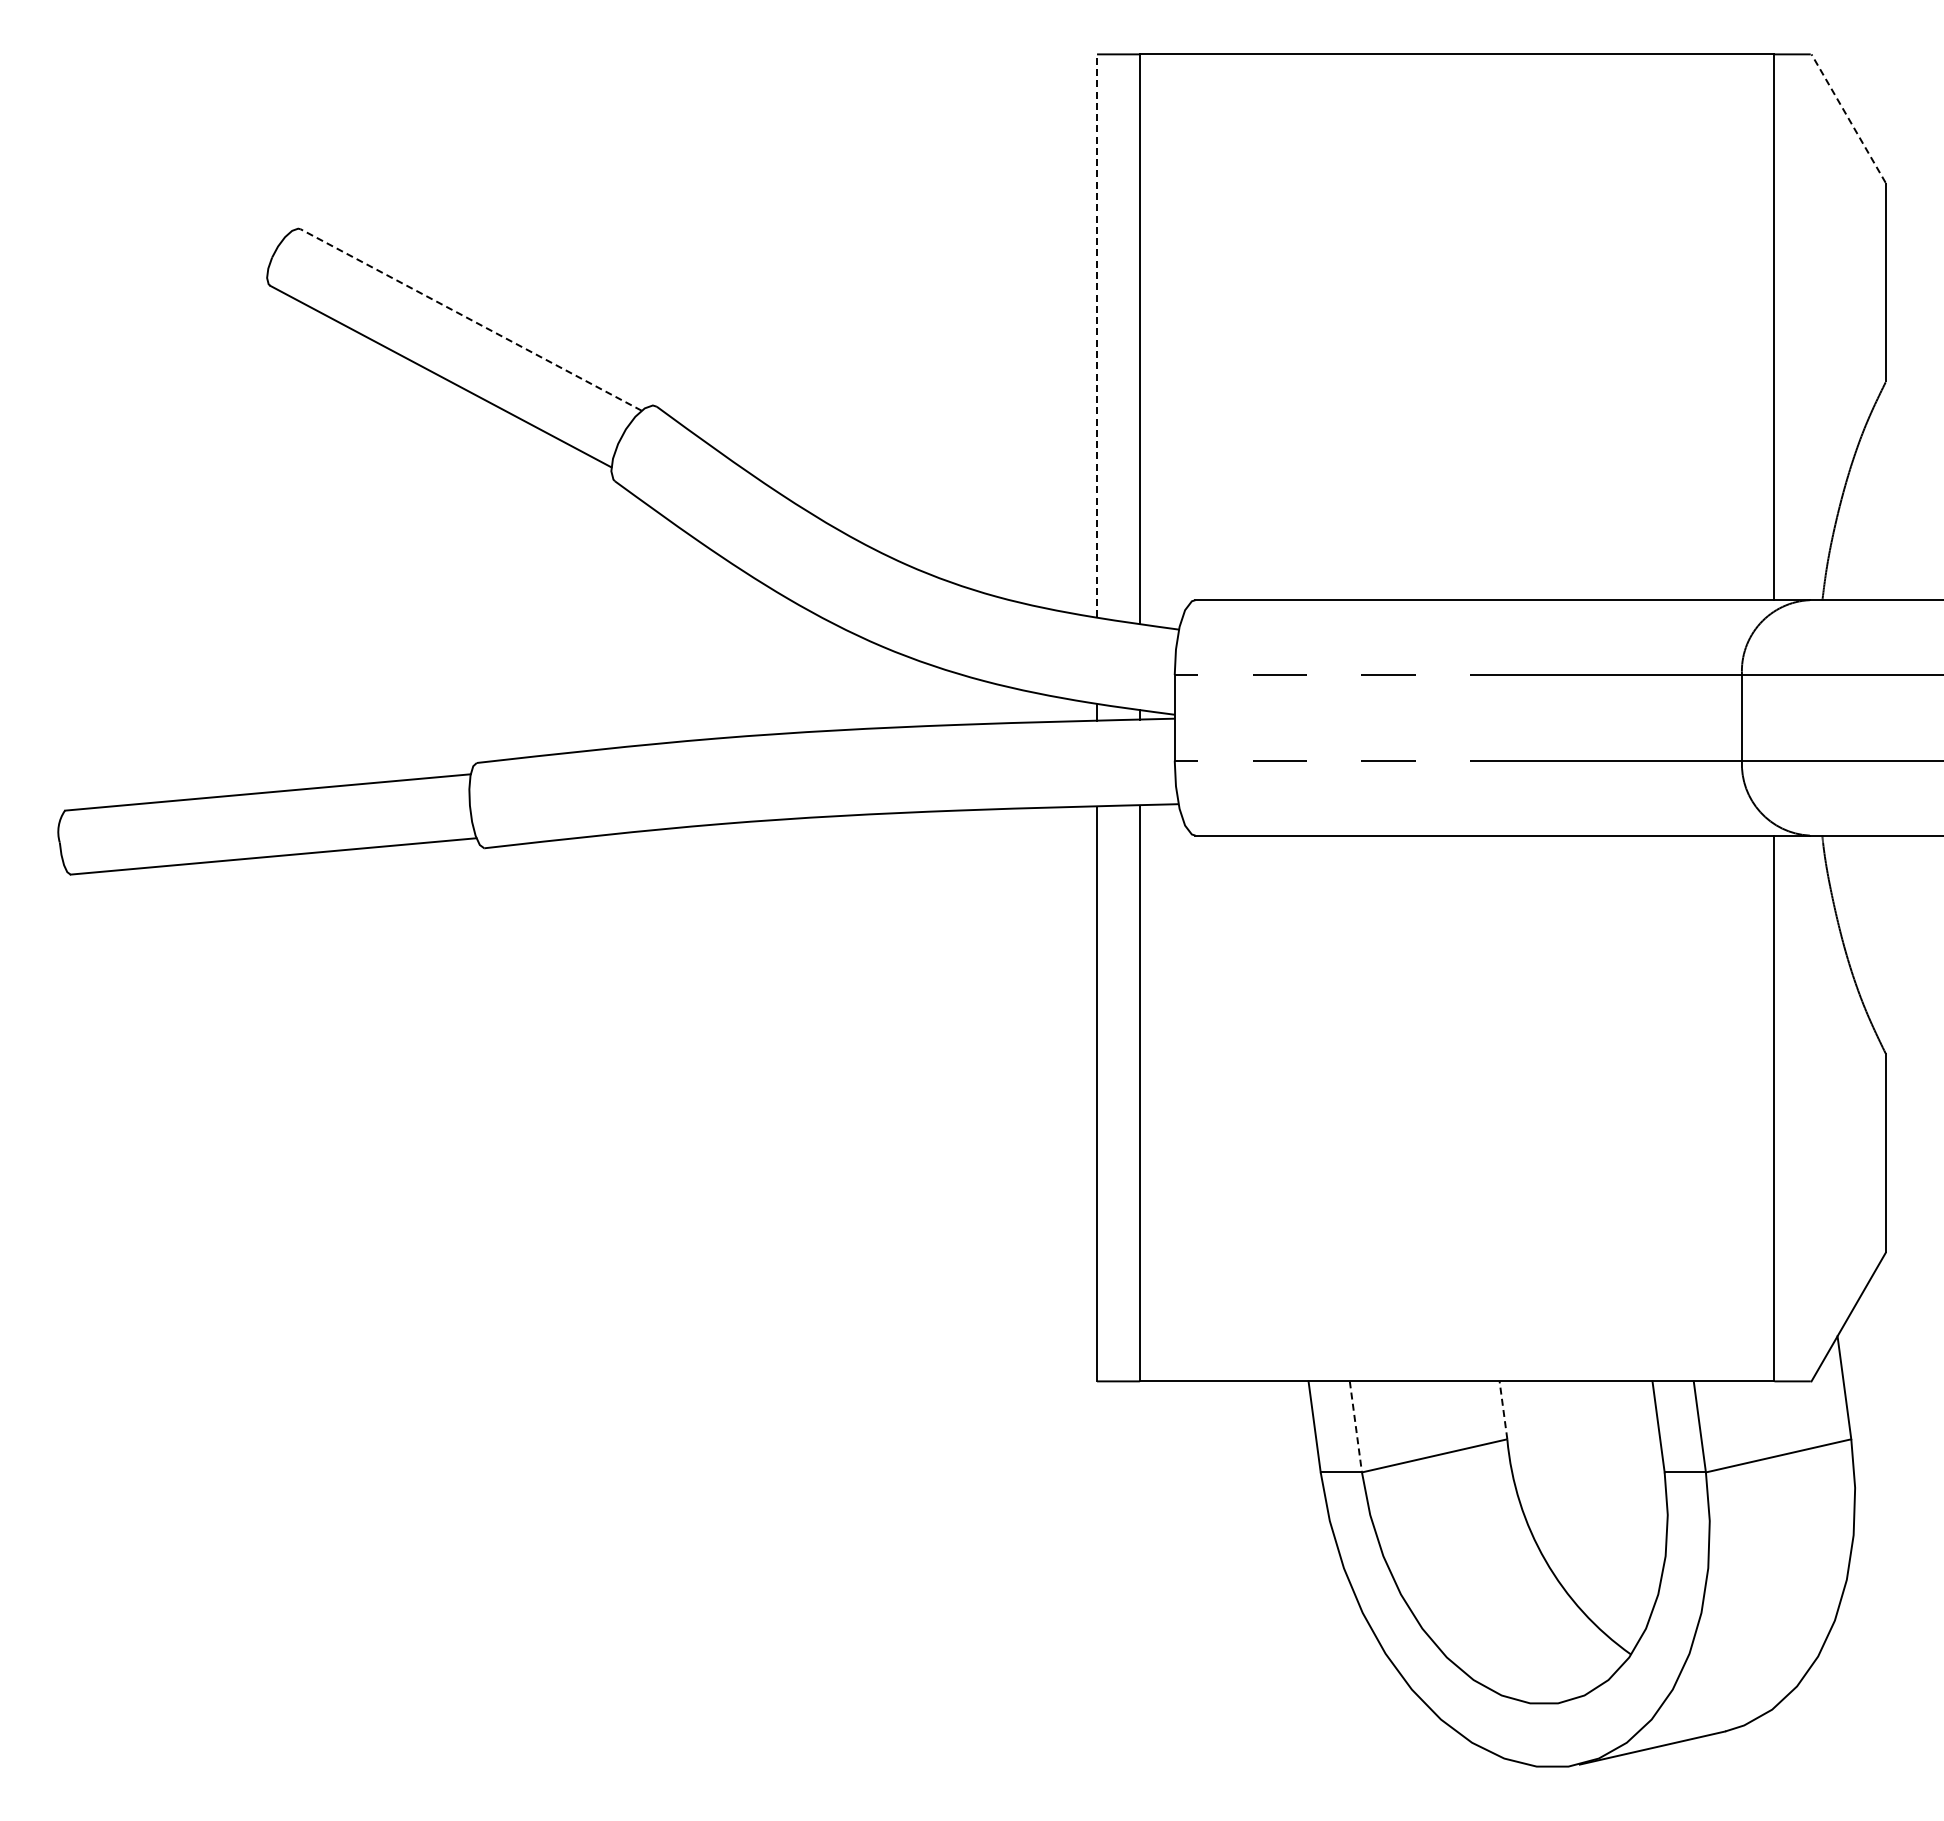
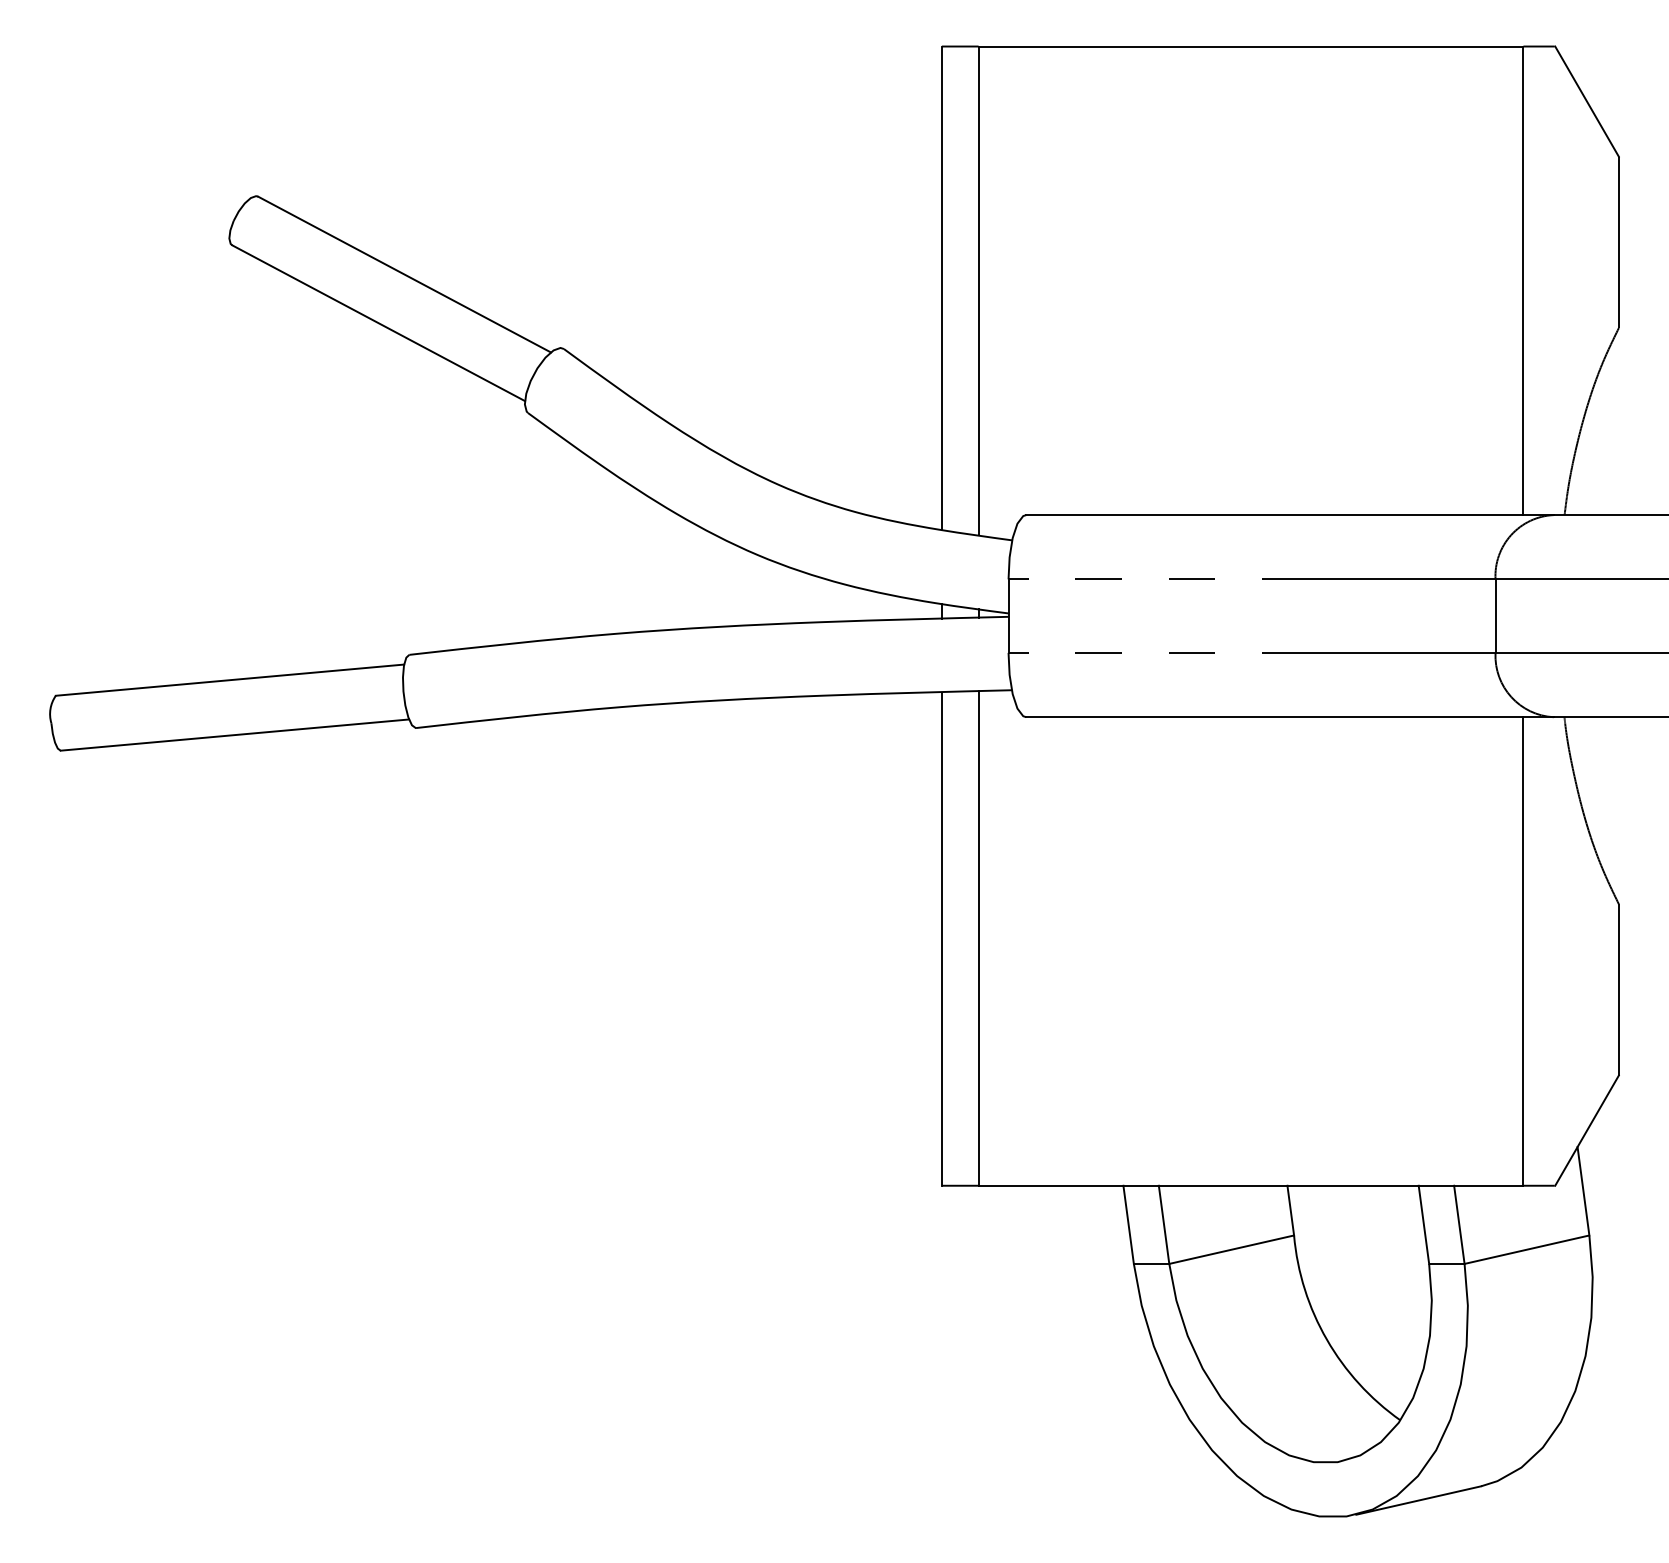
line: (1848, 118) -> (1586, 101), dashed -> solid
line: (470, 319) -> (403, 274), dashed -> solid
line: (1097, 335) -> (942, 287), dashed -> solid
line: (1503, 1409) -> (1290, 1209), dashed -> solid
line: (1355, 1426) -> (1163, 1224), dashed -> solid

